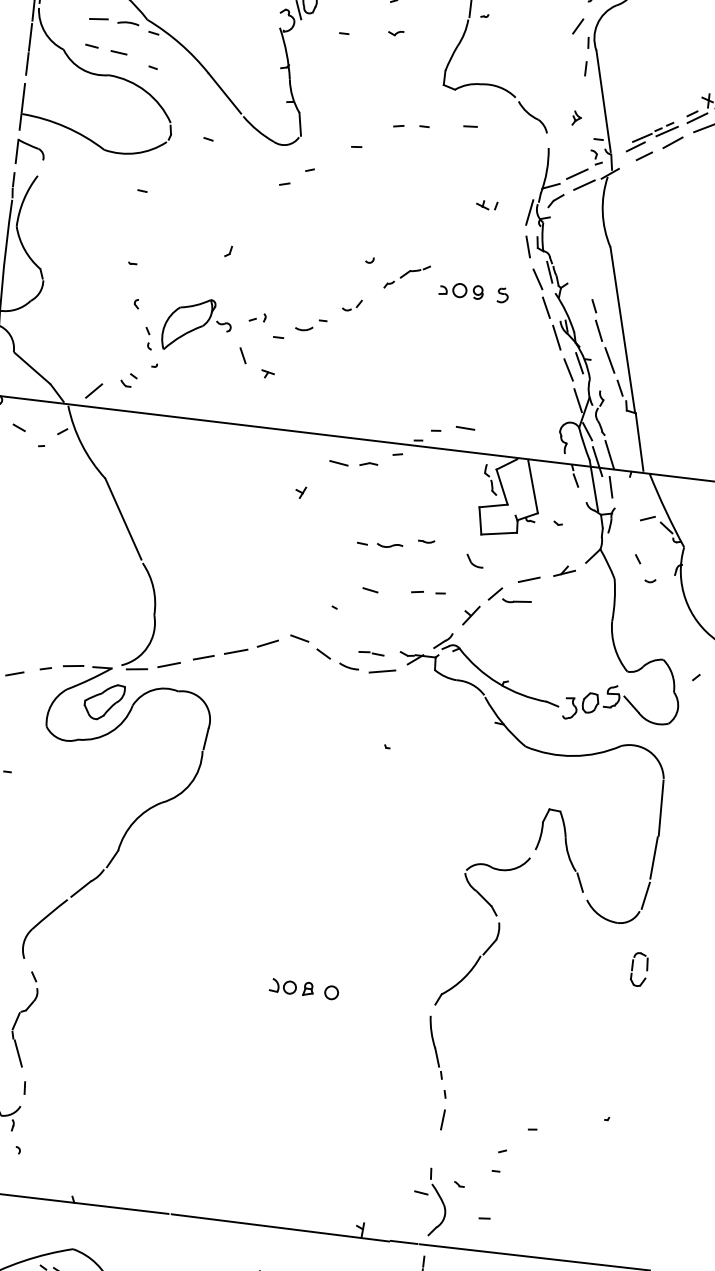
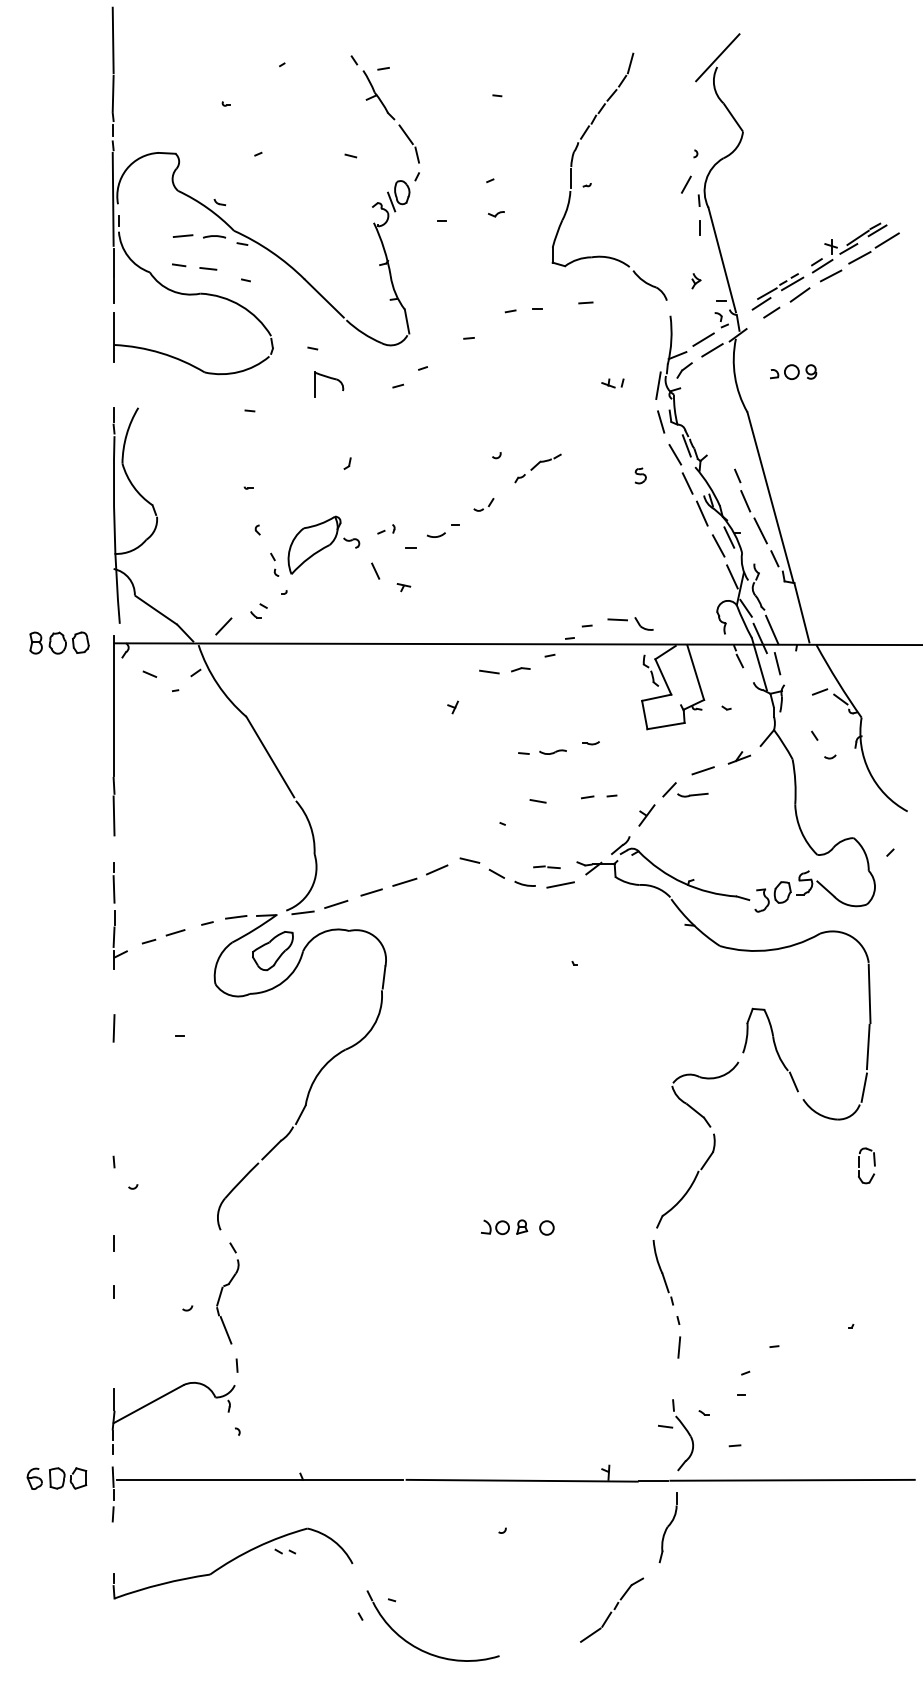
part: (31, 152) -> (329, 384), moved
part: (461, 290) -> (793, 371), moved
part: (474, 560) -> (643, 623), moved

